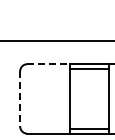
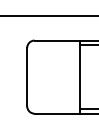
line: (49, 64) -> (58, 40), dashed -> solid
line: (20, 98) -> (27, 76), dashed -> solid

